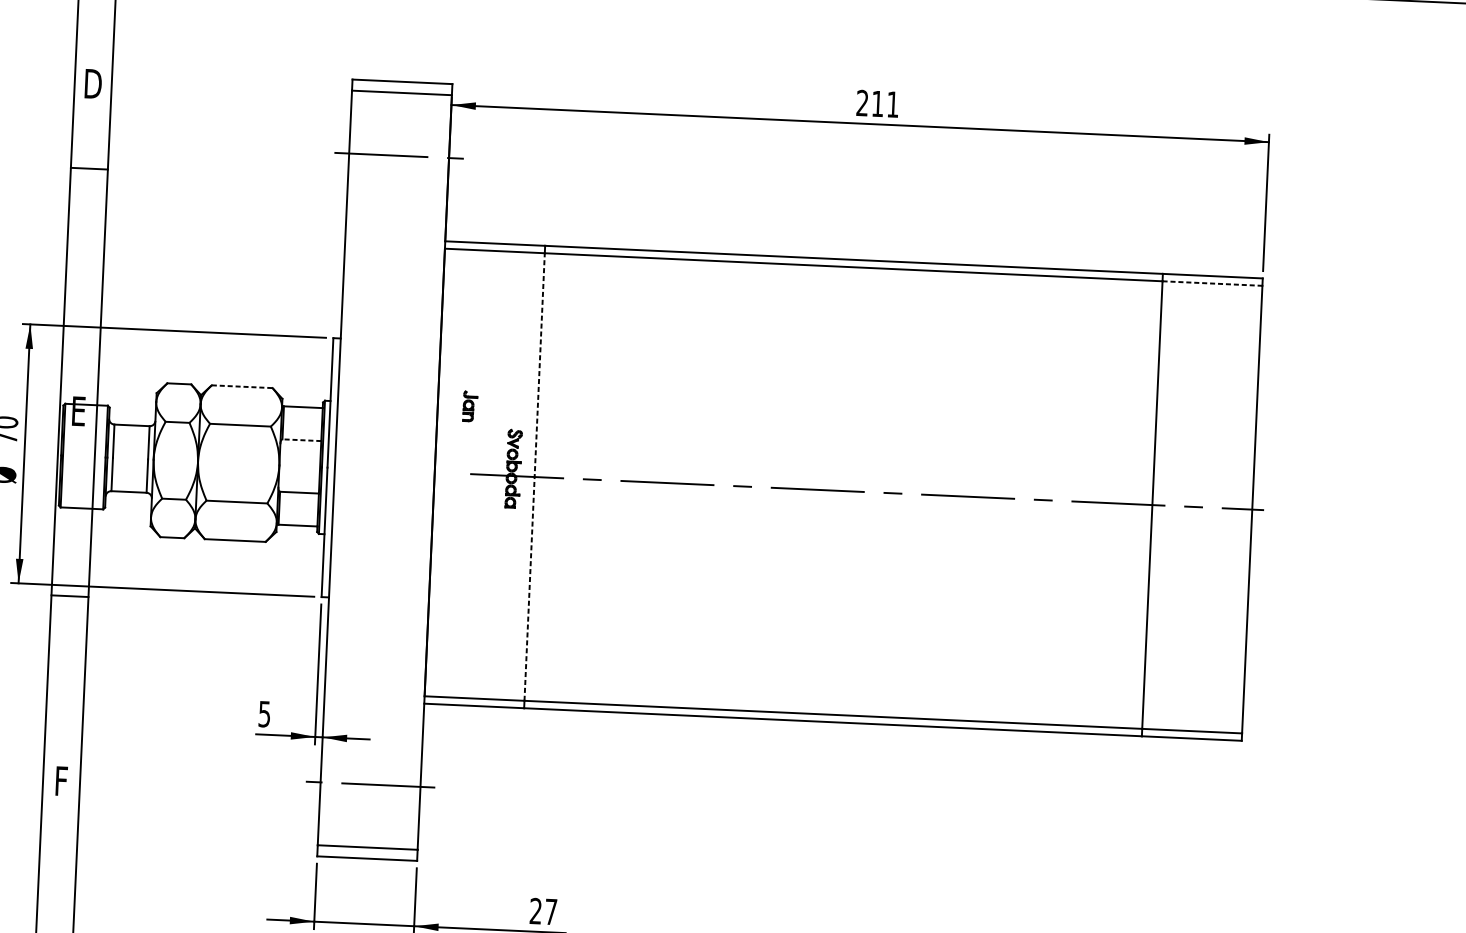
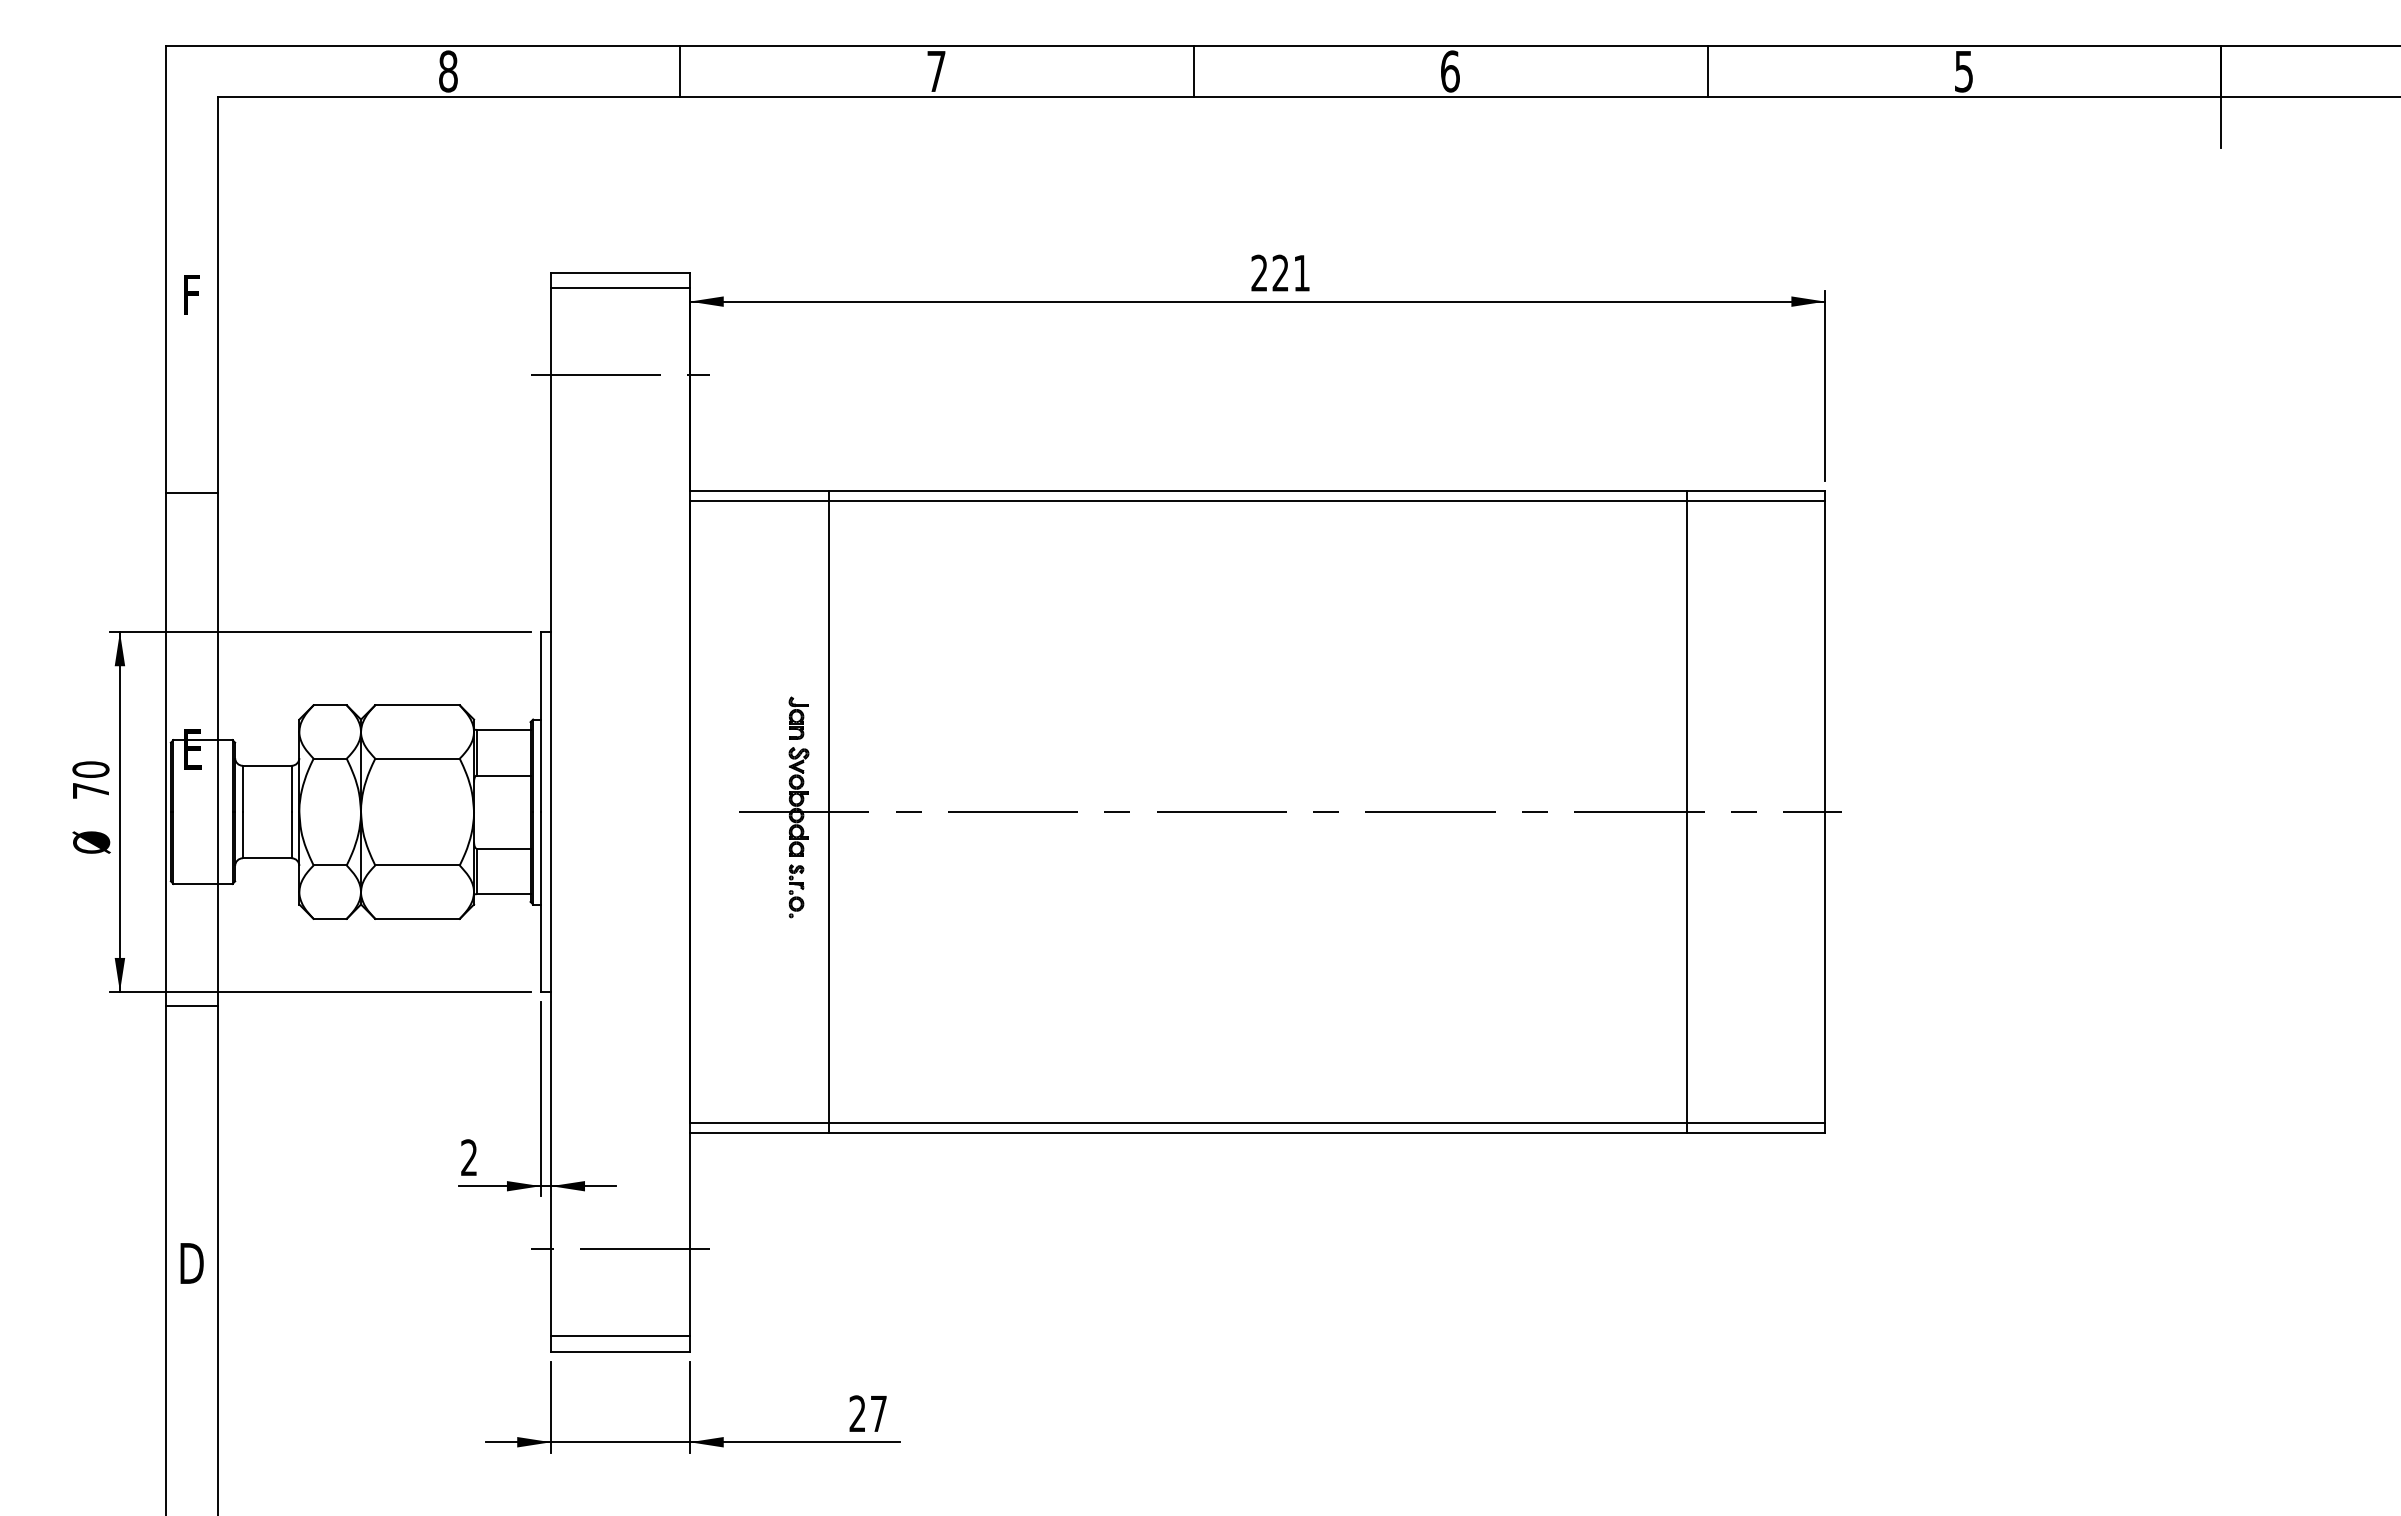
text: (92, 83) -> (191, 294), D -> F
text: (877, 103) -> (1280, 272), 211 -> 221
line: (89, 168) -> (191, 492), moved
line: (1212, 283) -> (1756, 501), dashed -> solid
line: (242, 386) -> (418, 705), dashed -> solid
part: (470, 405) -> (798, 717), moved
line: (301, 440) -> (503, 775), dashed -> solid
line: (534, 477) -> (828, 812), dashed -> solid
part: (508, 533) -> (796, 891), added
text: (264, 713) -> (468, 1157), 5 -> 2
text: (61, 781) -> (191, 1263), F -> D

